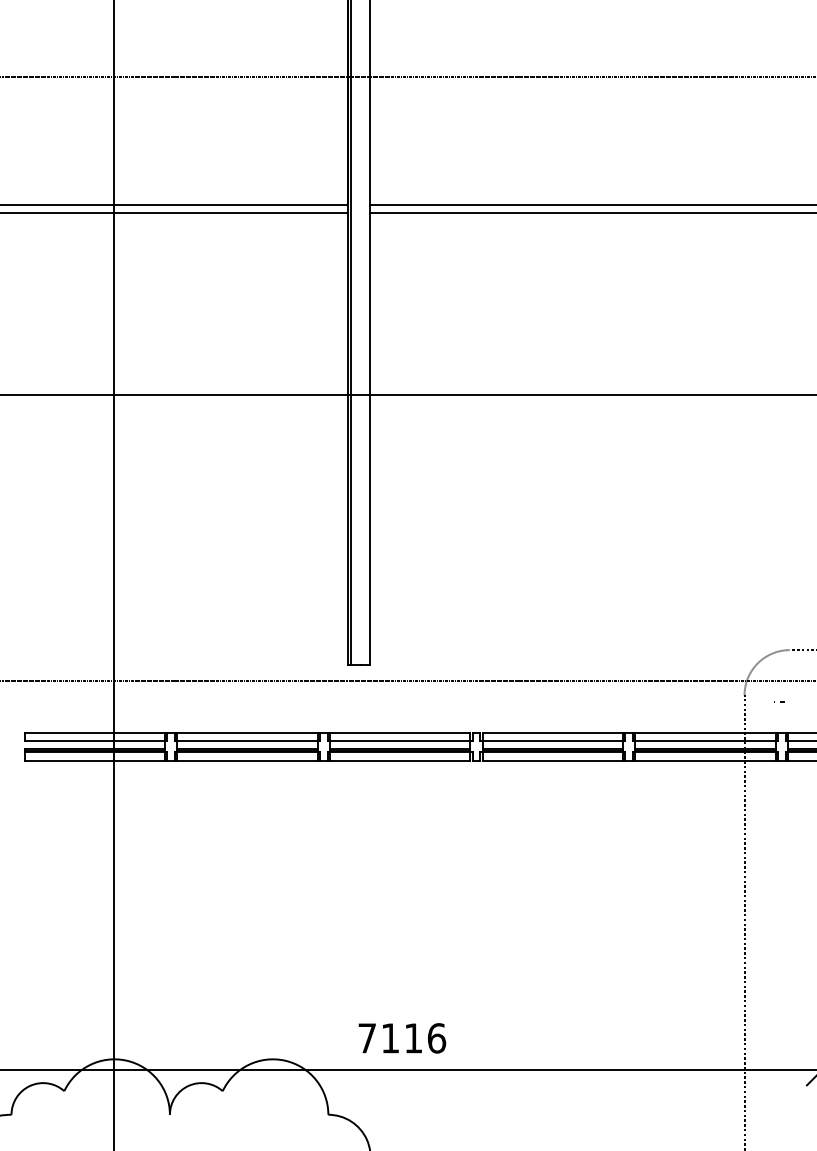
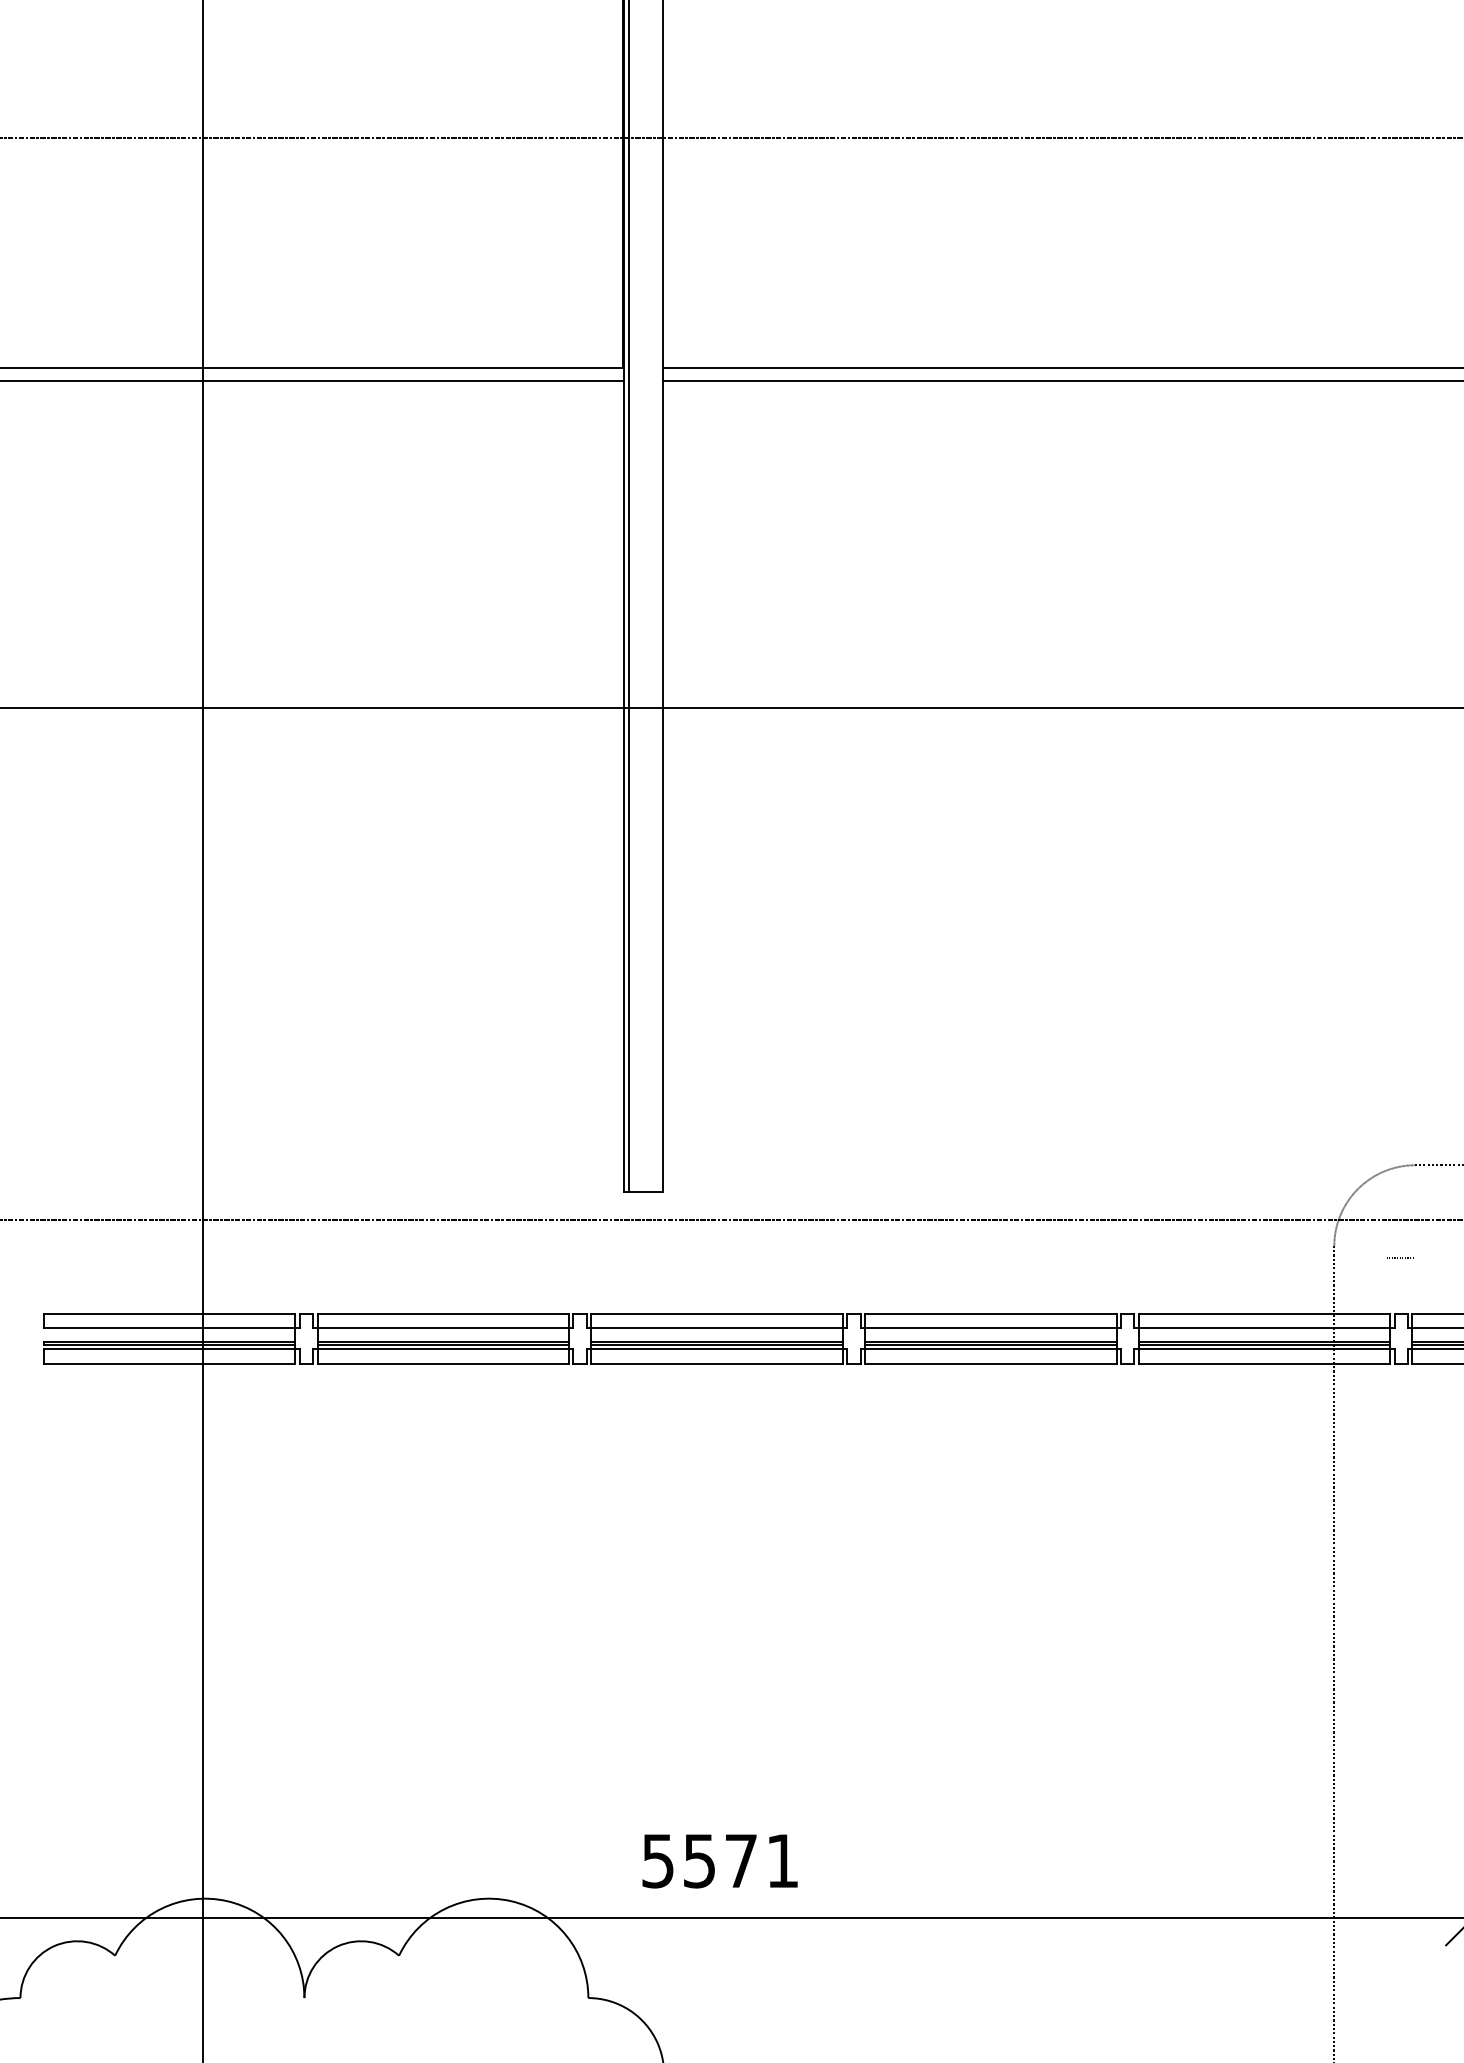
text: (402, 1038) -> (721, 1861), 7116 -> 5571

